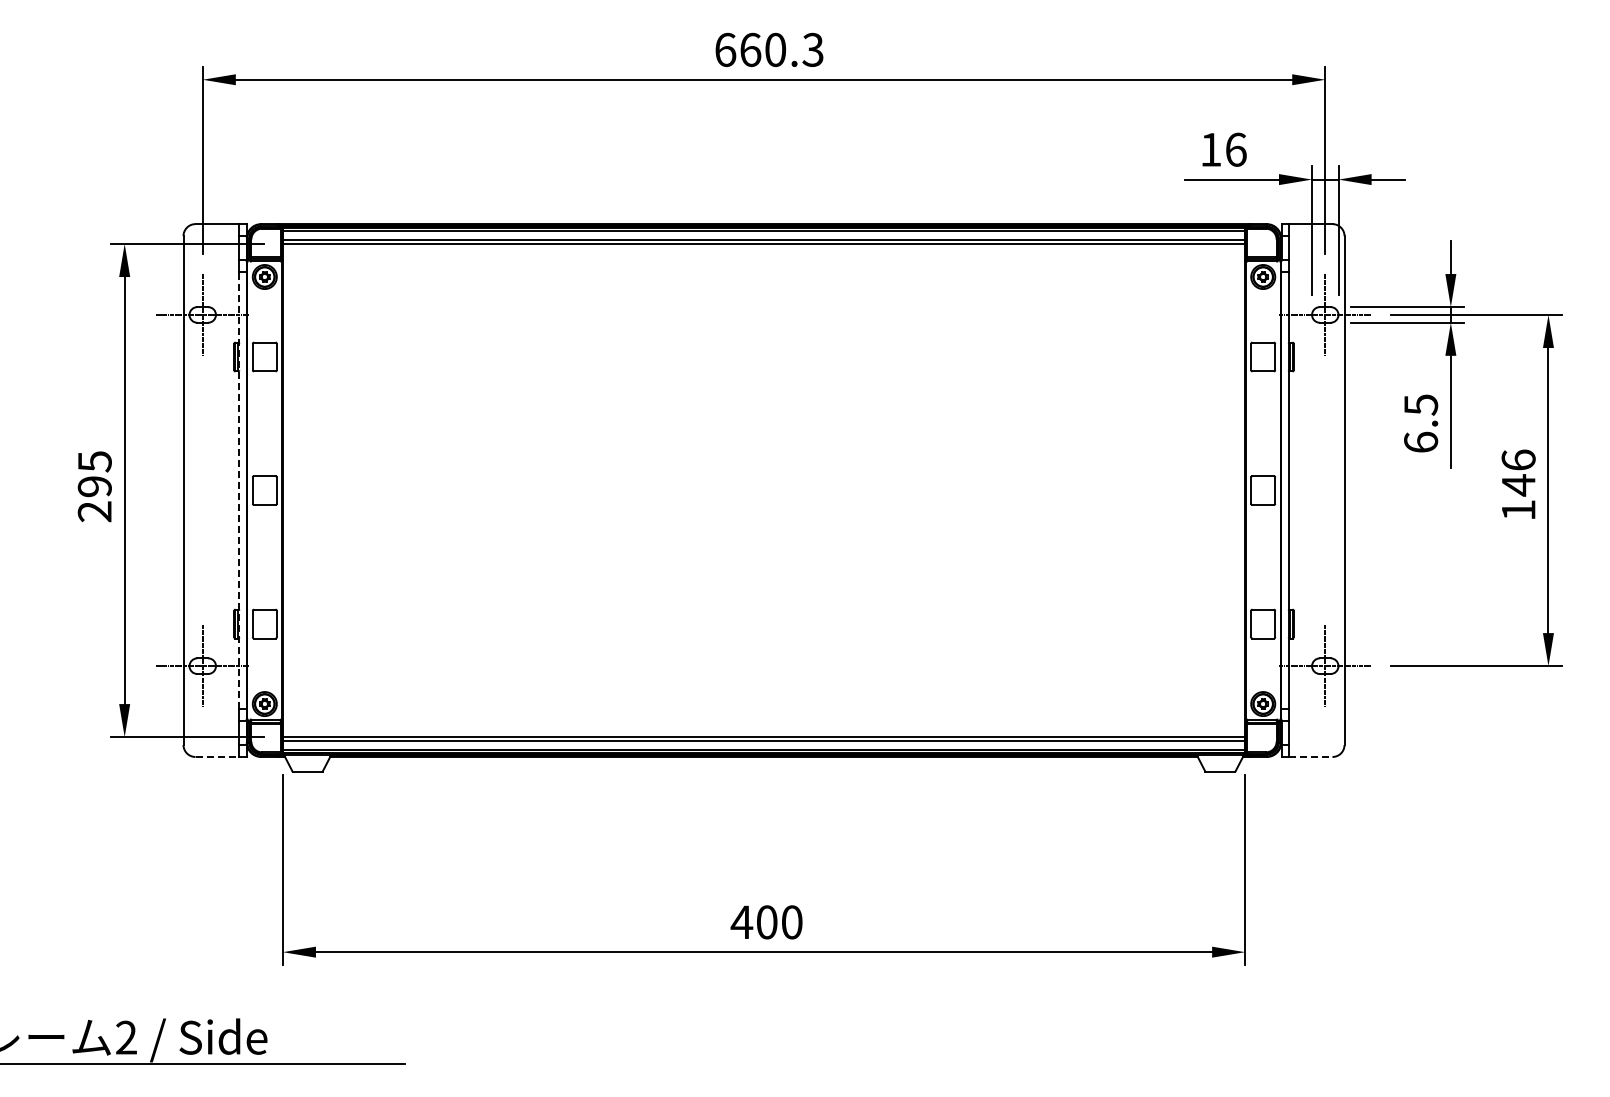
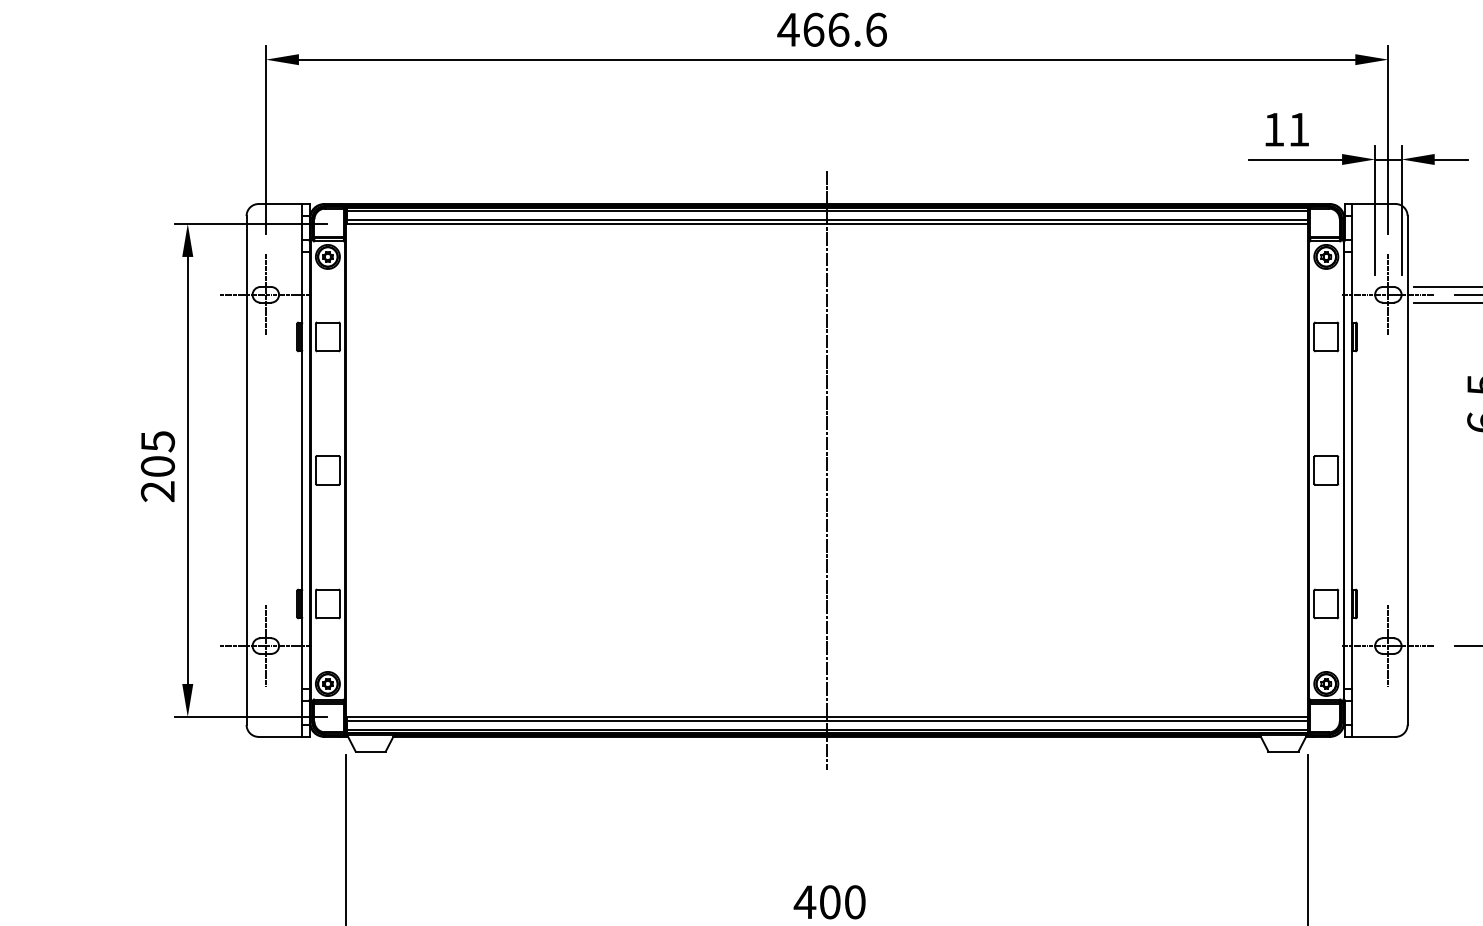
text: (768, 49) -> (831, 29), 660.3 -> 466.6
text: (1236, 149) -> (1299, 129), 16 -> 11
text: (94, 486) -> (157, 466), 295 -> 205
line: (239, 490) -> (302, 470), dashed -> solid
line: (764, 490) -> (827, 470), added
line: (217, 757) -> (280, 737), dashed -> solid
line: (1310, 757) -> (1373, 737), dashed -> solid

